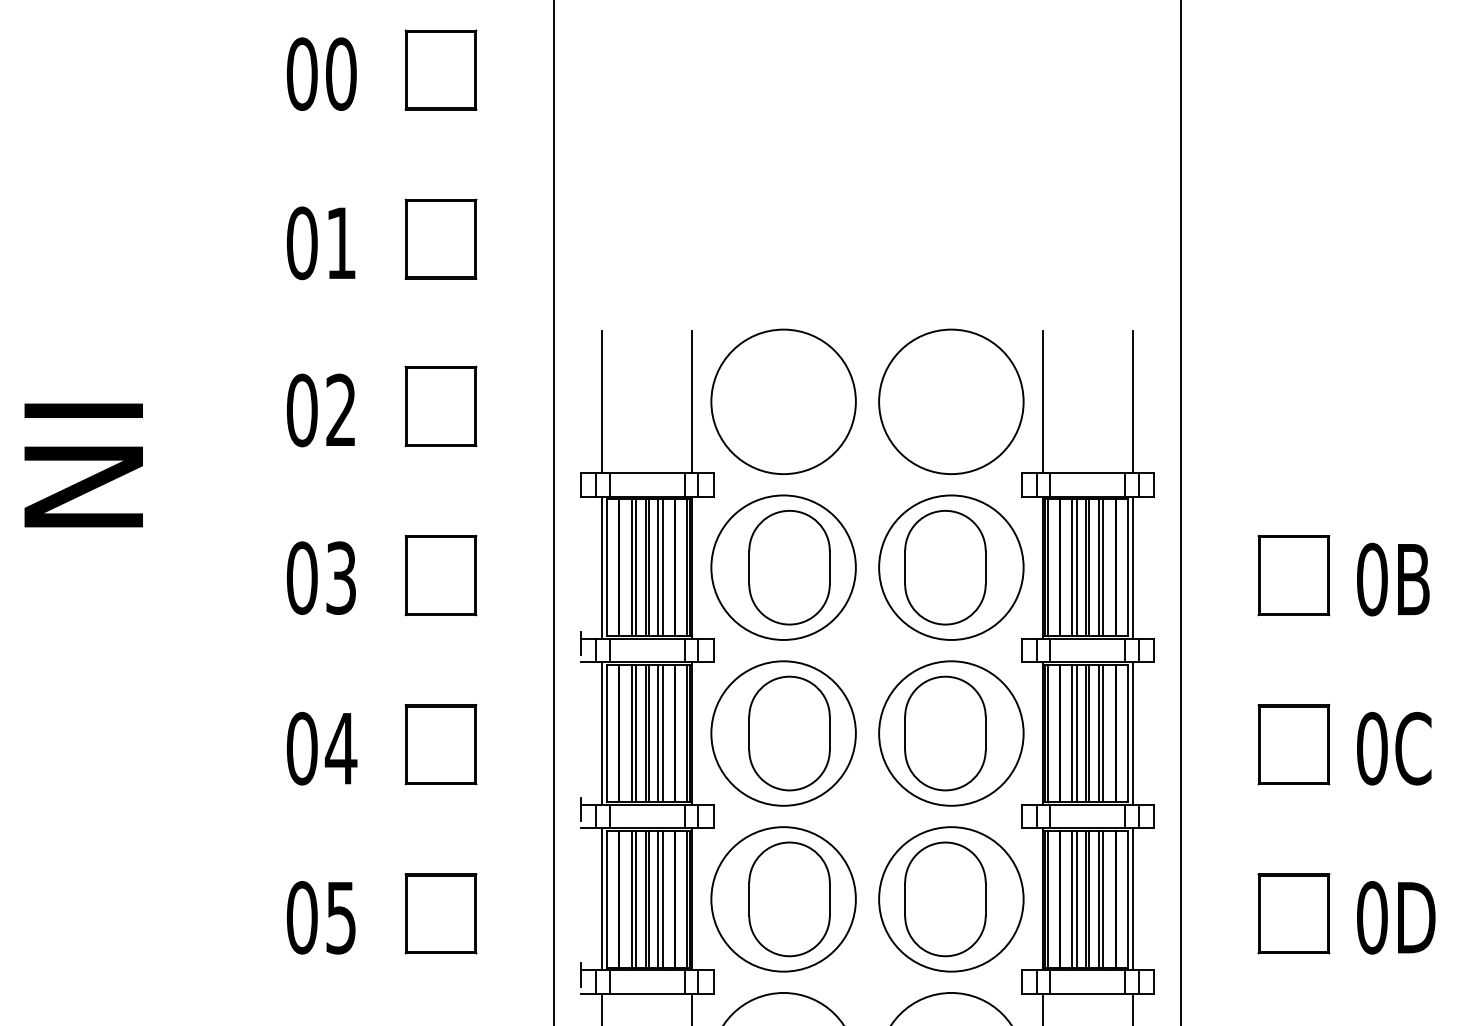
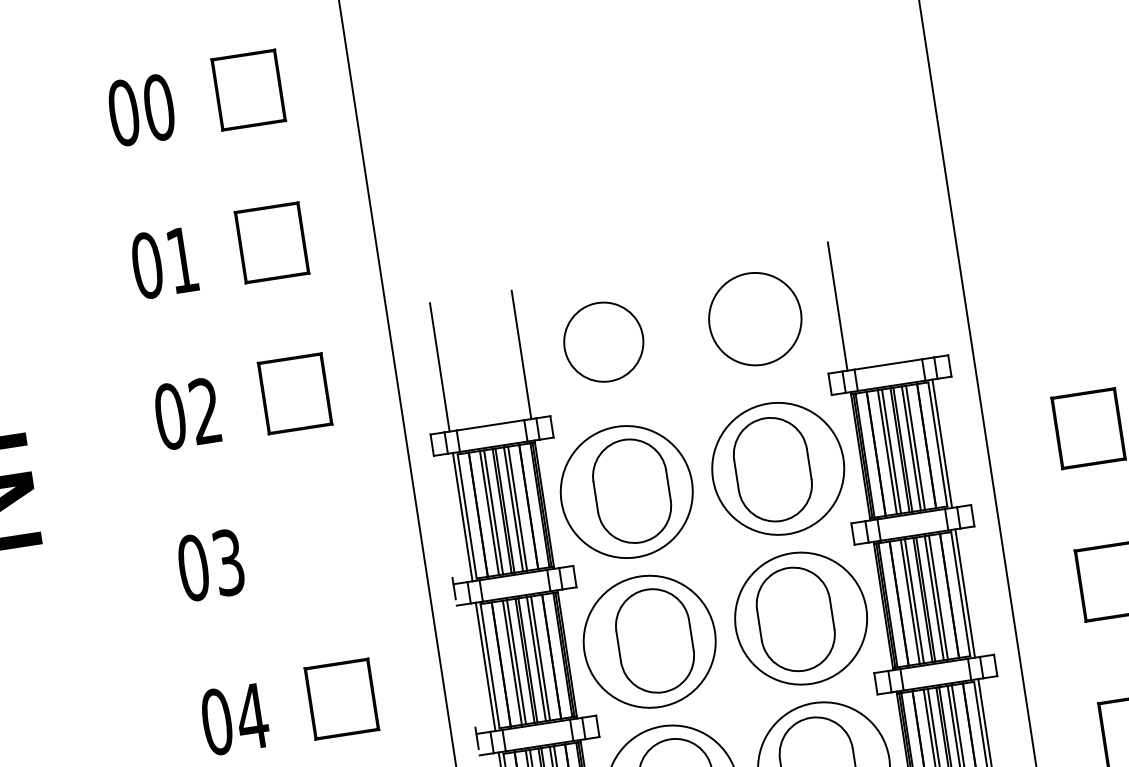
circle: (783, 401) -> (603, 341), size x0.6
circle: (951, 401) -> (755, 318), size x0.7
line: (1133, 401) -> (919, 293), removed
part: (440, 575) -> (318, 546), removed

